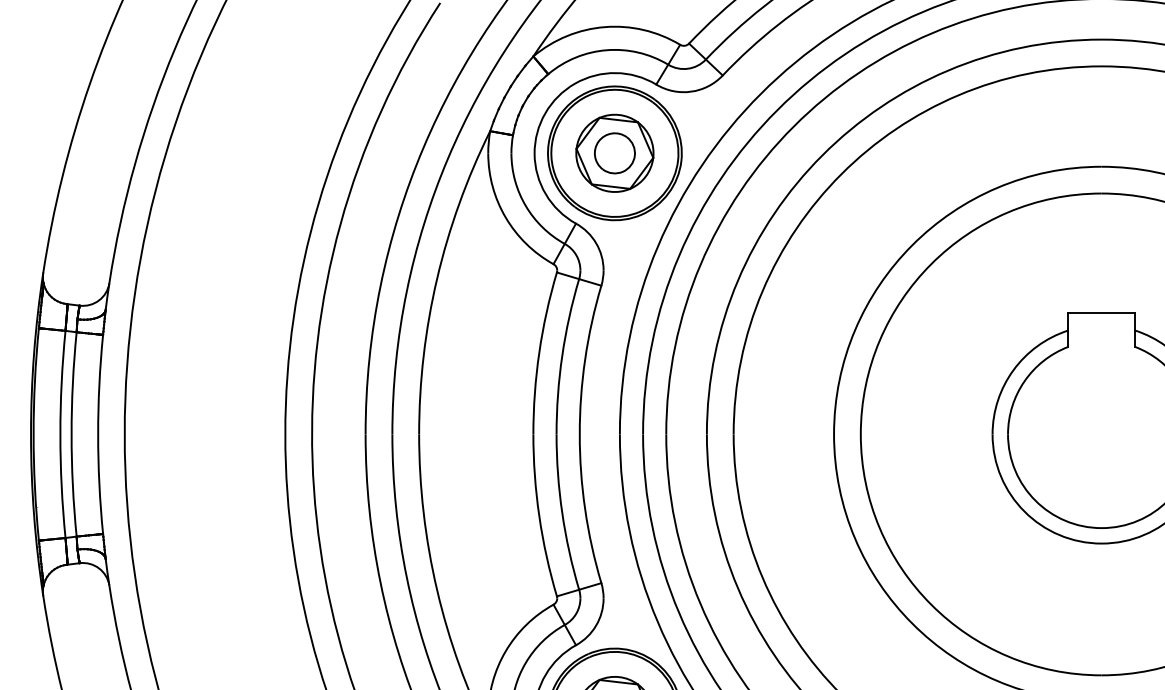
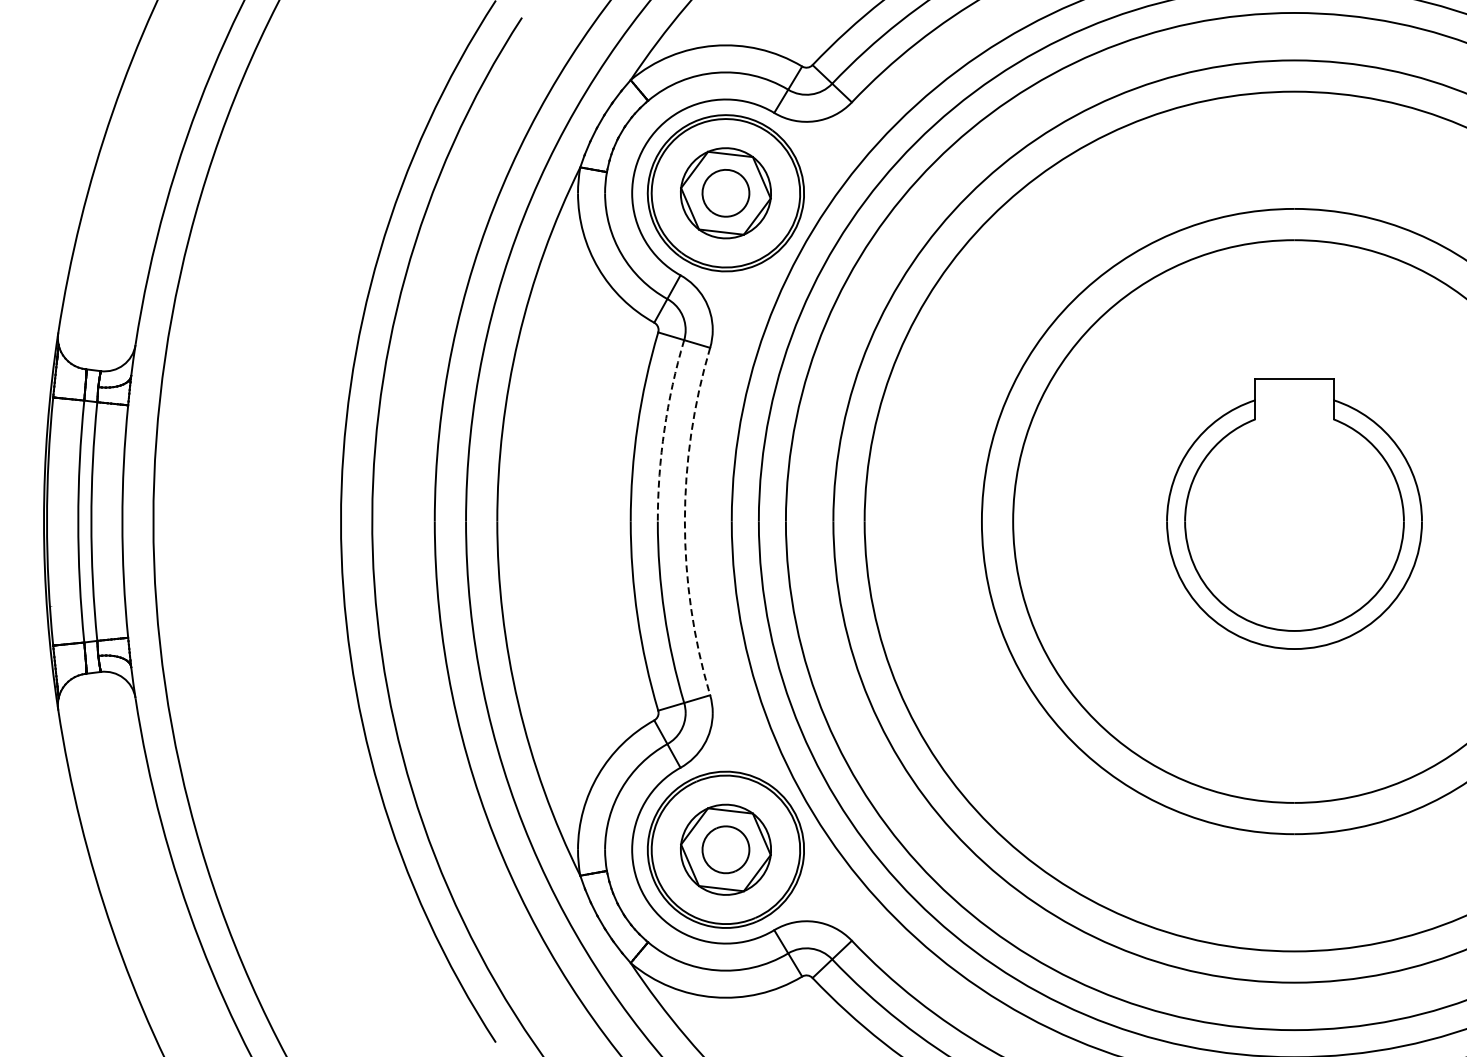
arc: (562, 355) -> (664, 429), solid -> dashed
arc: (579, 434) -> (684, 521), solid -> dashed

